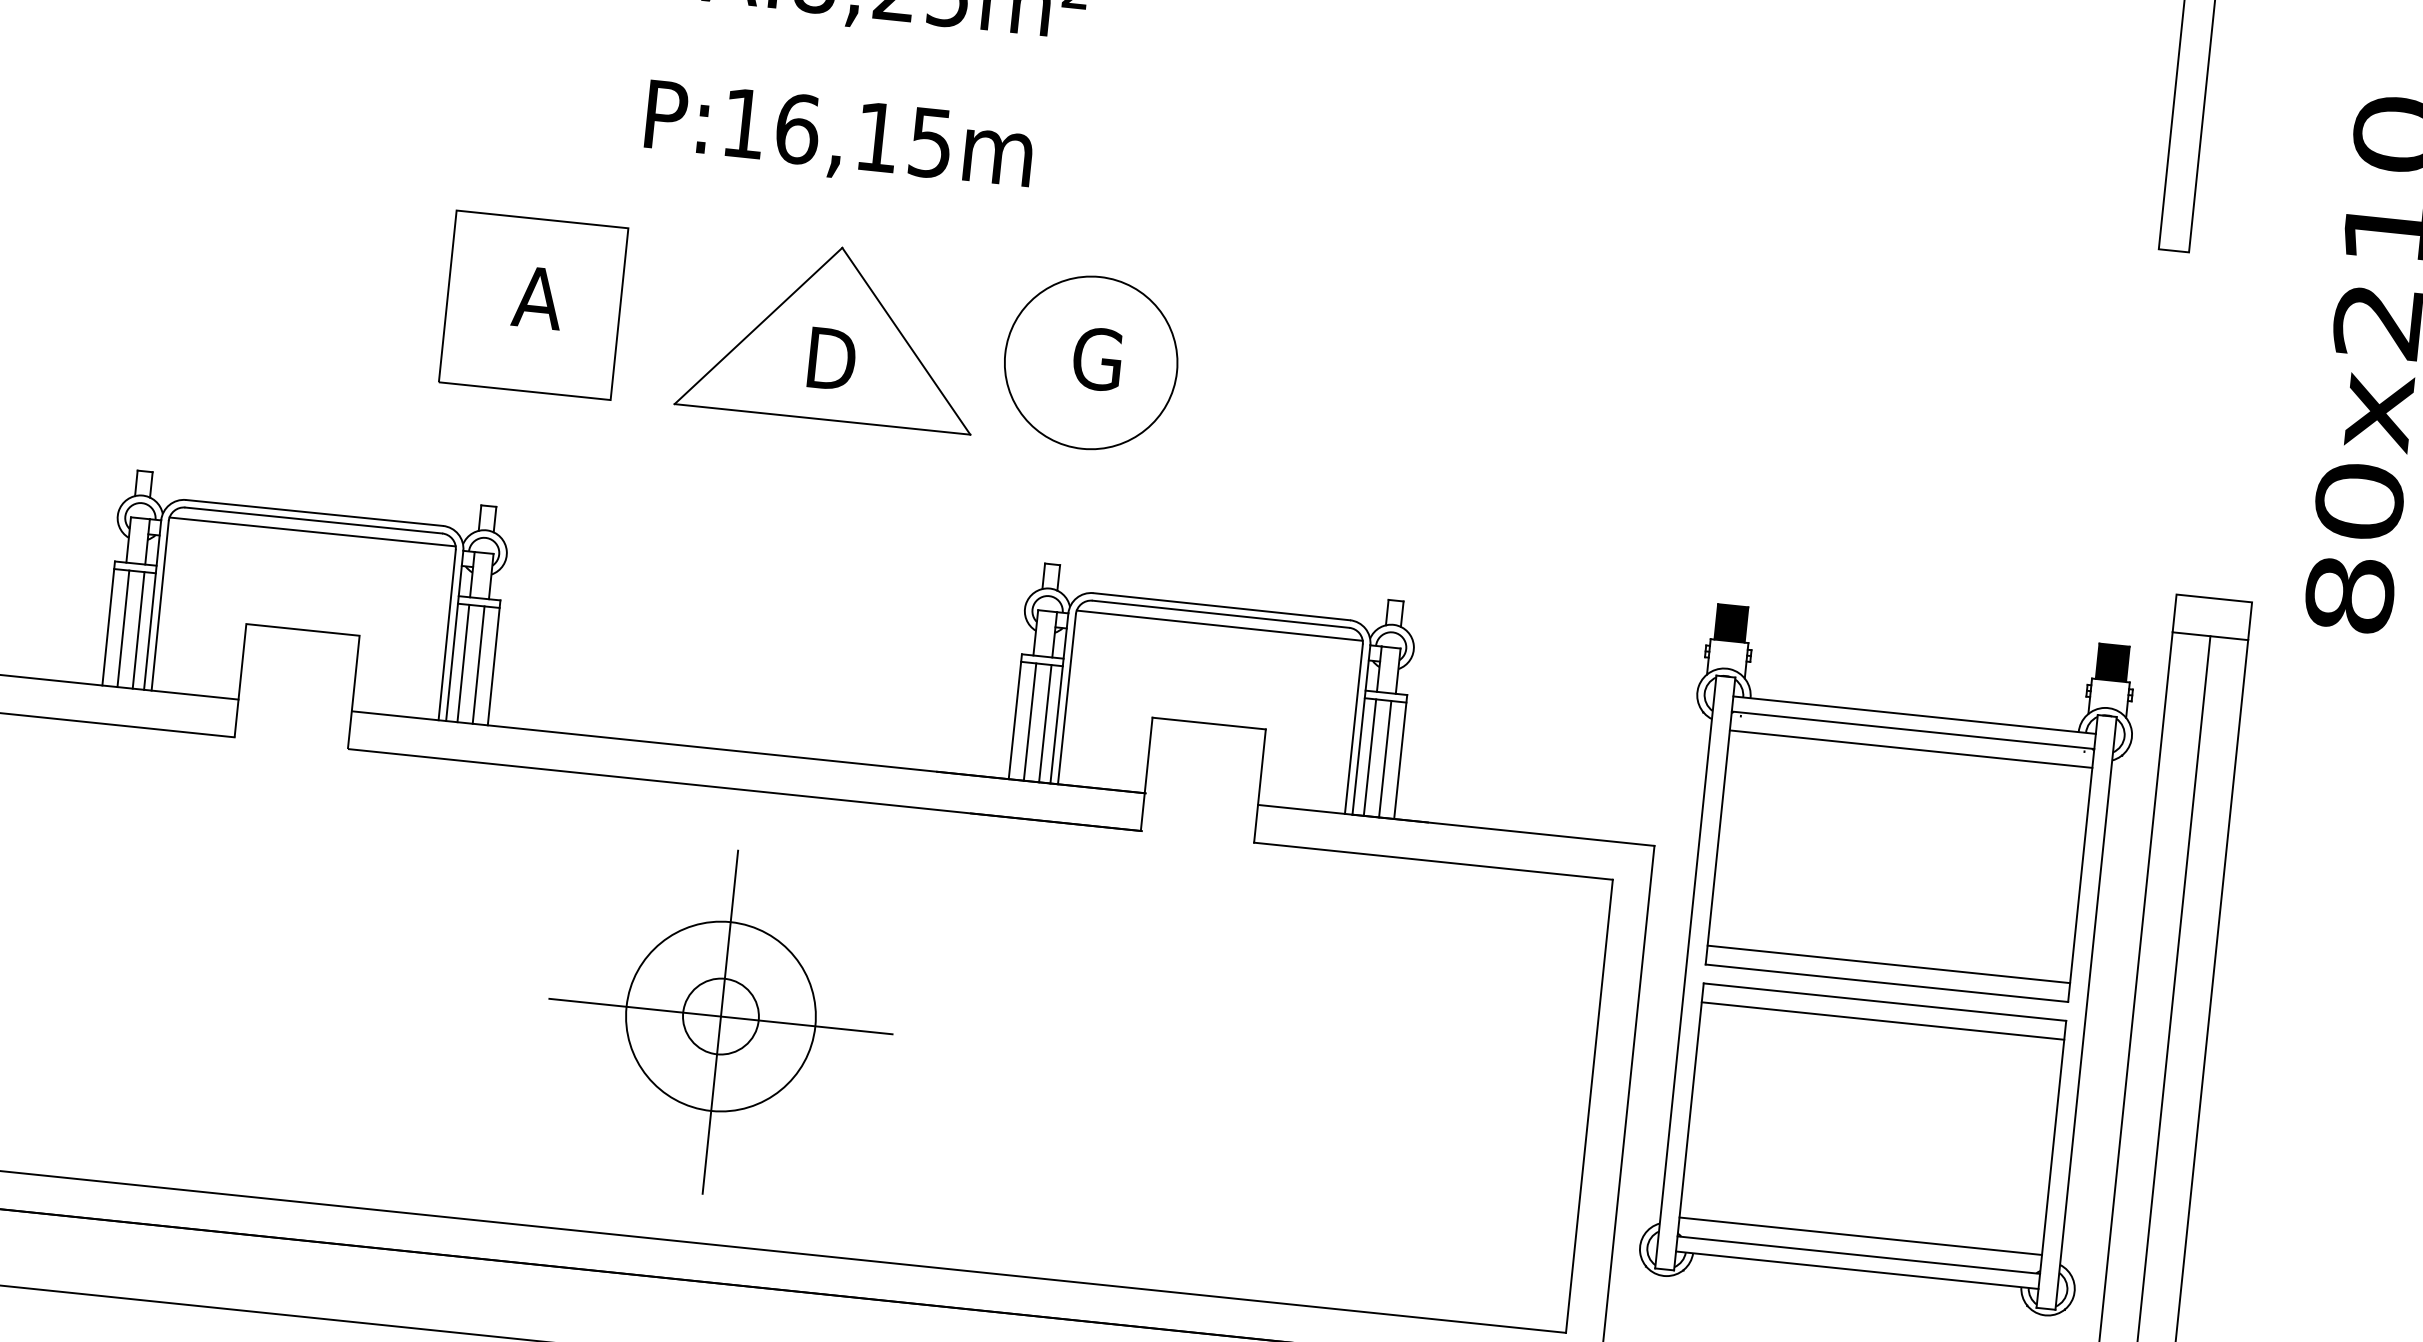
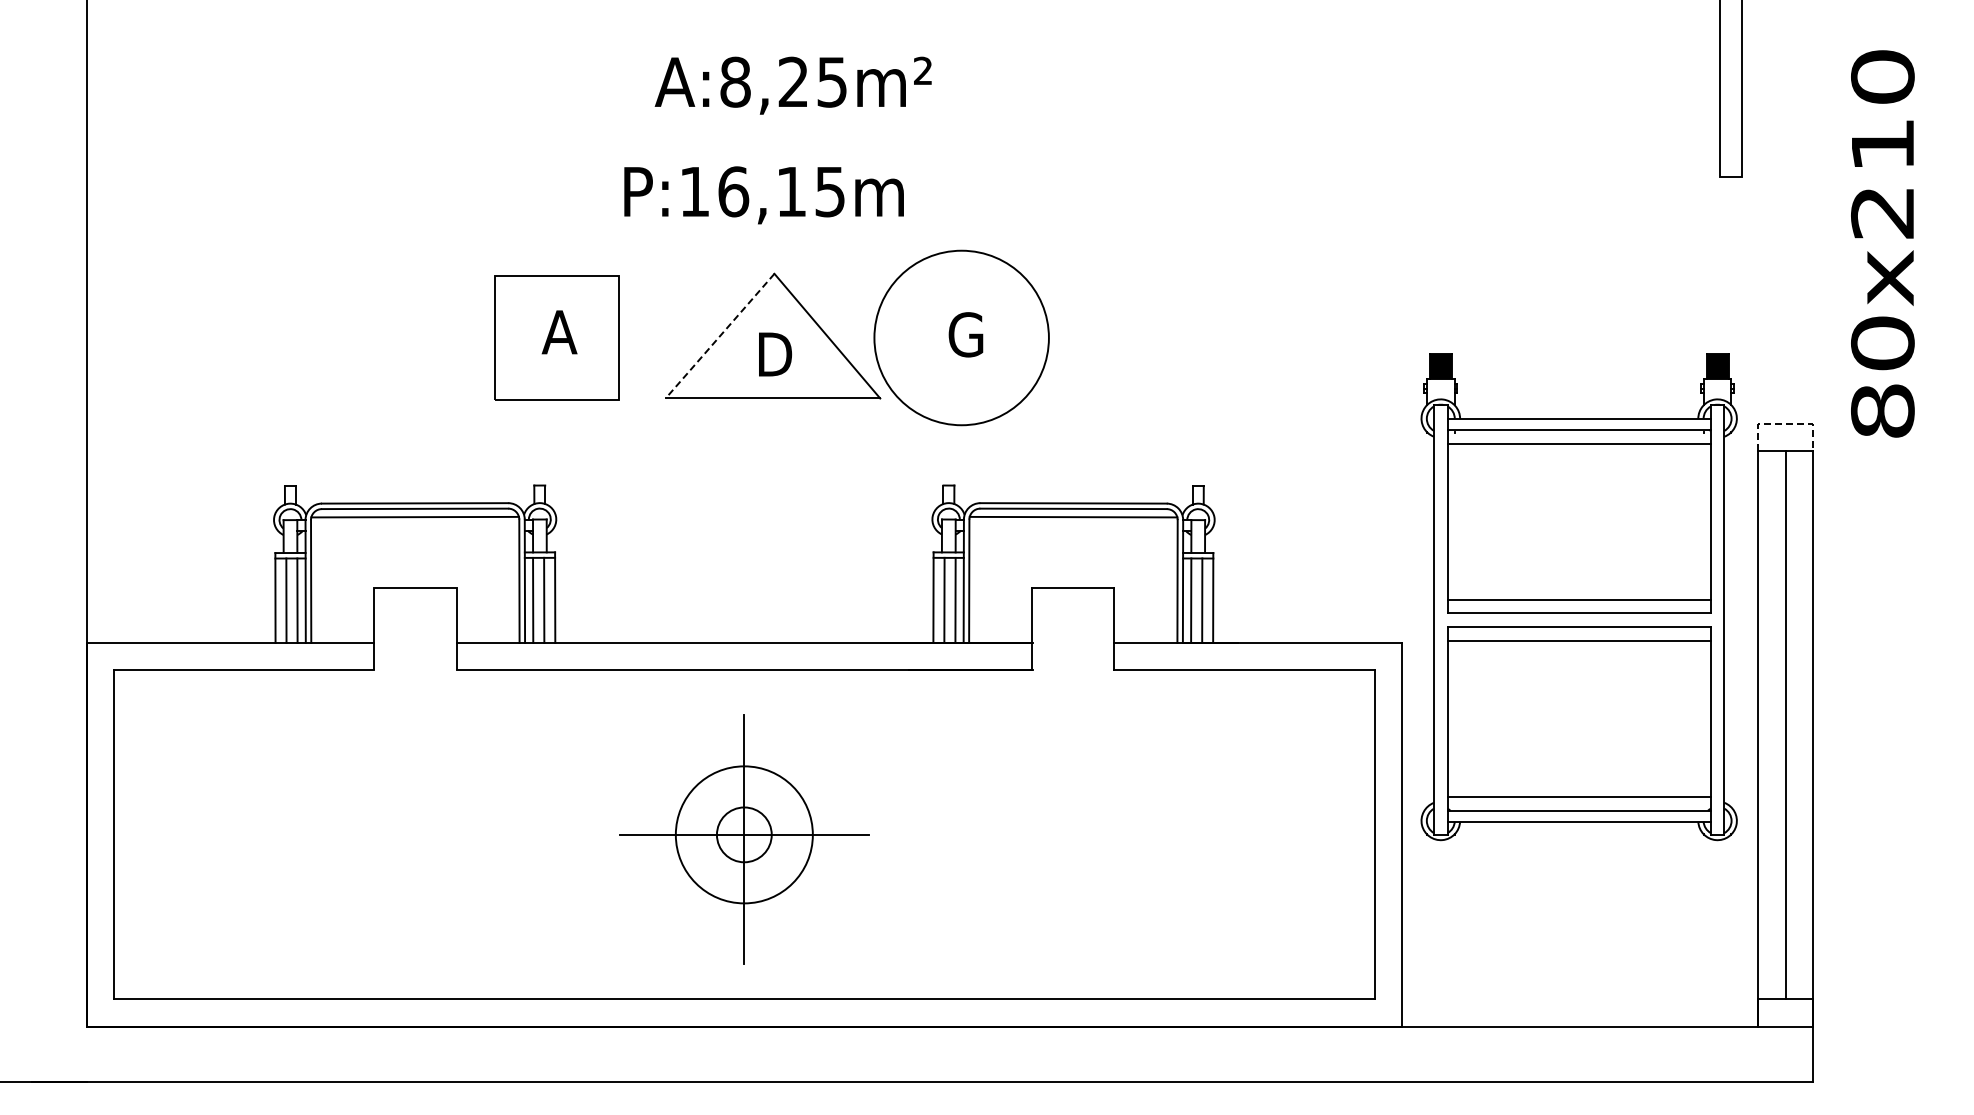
line: (759, 326) -> (720, 336), solid -> dashed
circle: (1090, 362) -> (961, 337), size x1.4
line: (2215, 598) -> (1786, 423), solid -> dashed
part: (1888, 961) -> (1578, 597), moved

